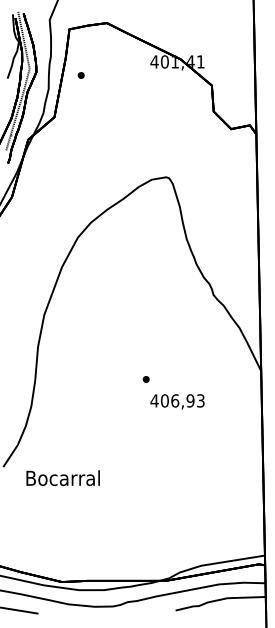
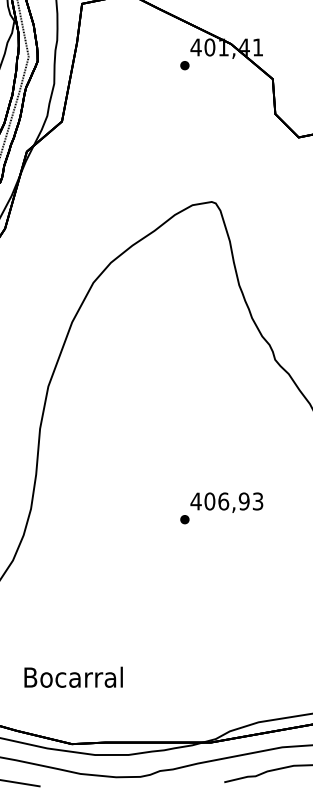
part: (80, 75) -> (183, 65), moved
part: (145, 379) -> (183, 519), moved
text: (62, 477) -> (72, 676), moved

